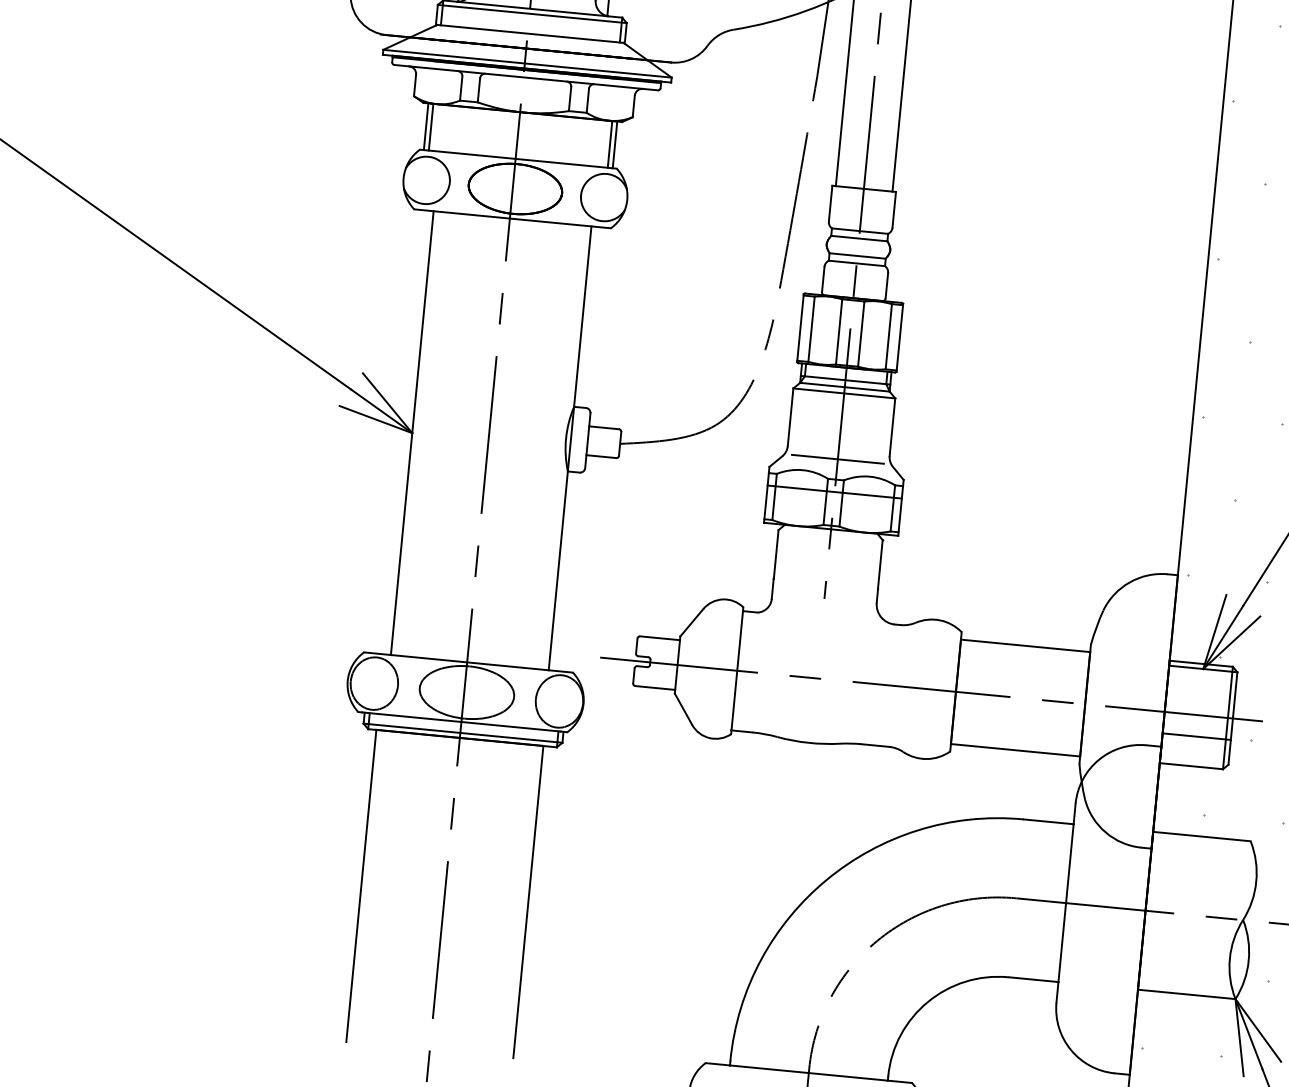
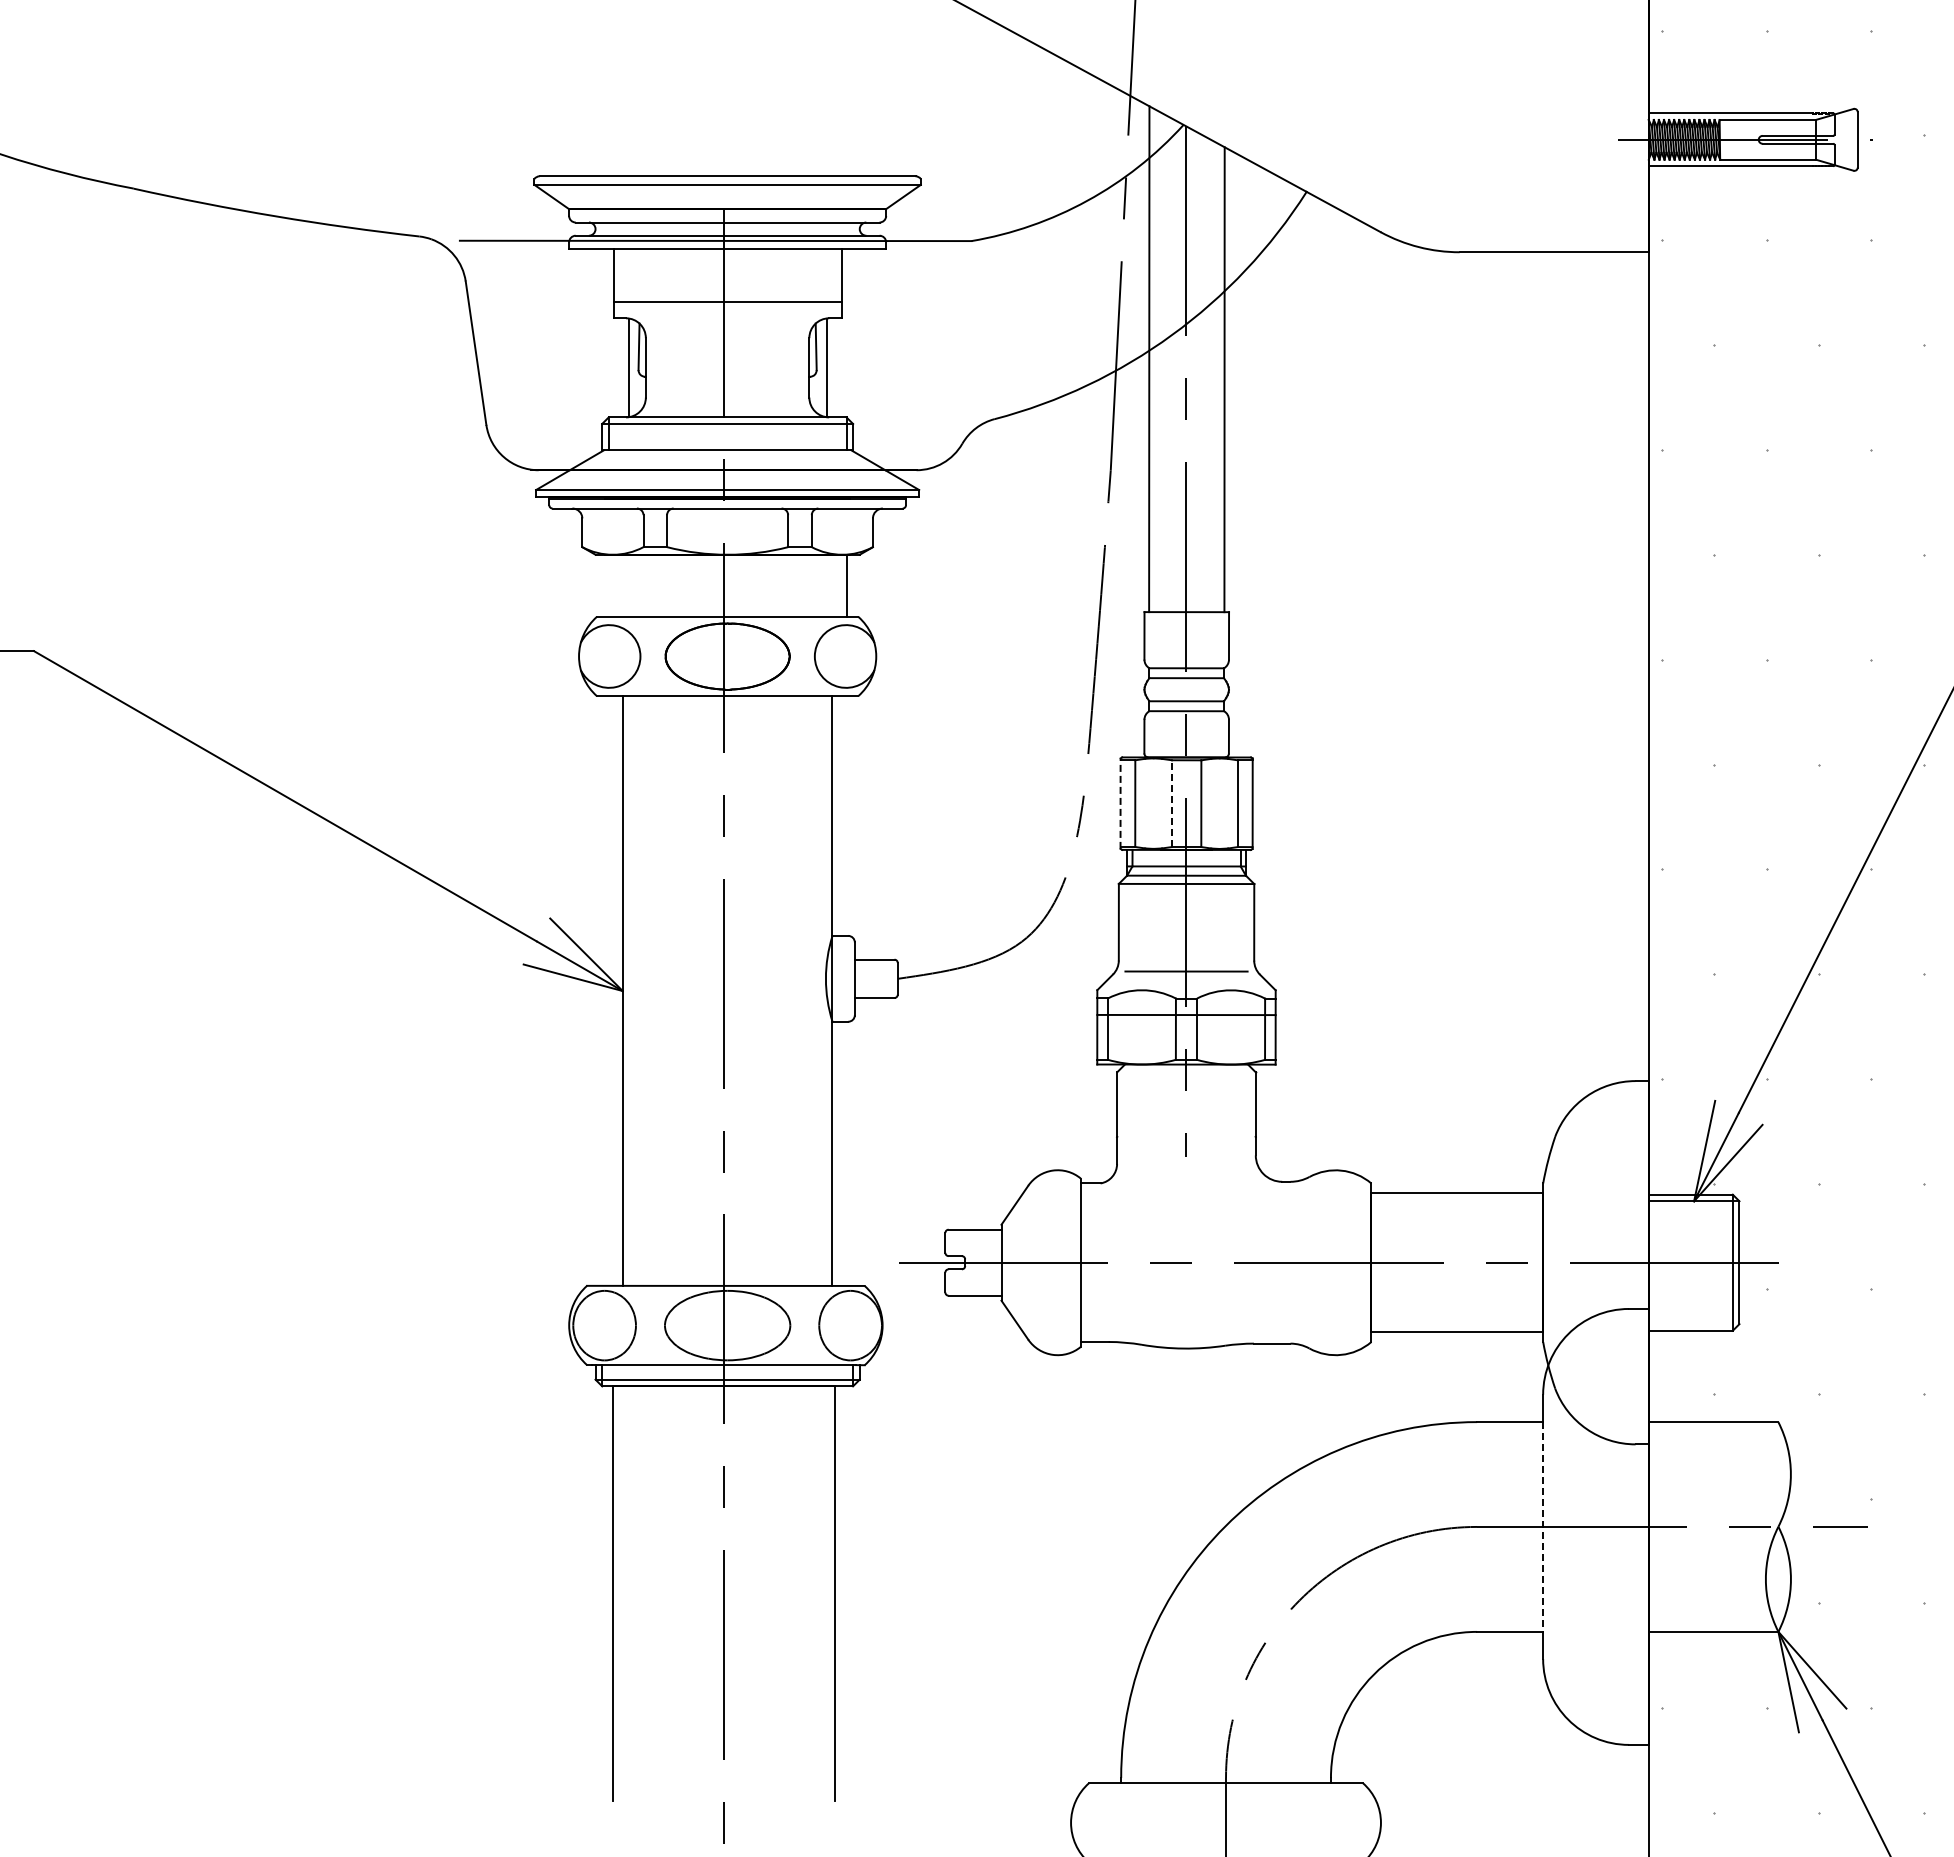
line: (426, 126) -> (602, 585), removed
line: (430, 126) -> (608, 585), removed
line: (615, 144) -> (853, 585), removed
line: (800, 328) -> (1120, 803), solid -> dashed
line: (838, 331) -> (1171, 803), solid -> dashed
line: (1196, 736) -> (1693, 1291), removed
line: (1066, 902) -> (1543, 1526), solid -> dashed

